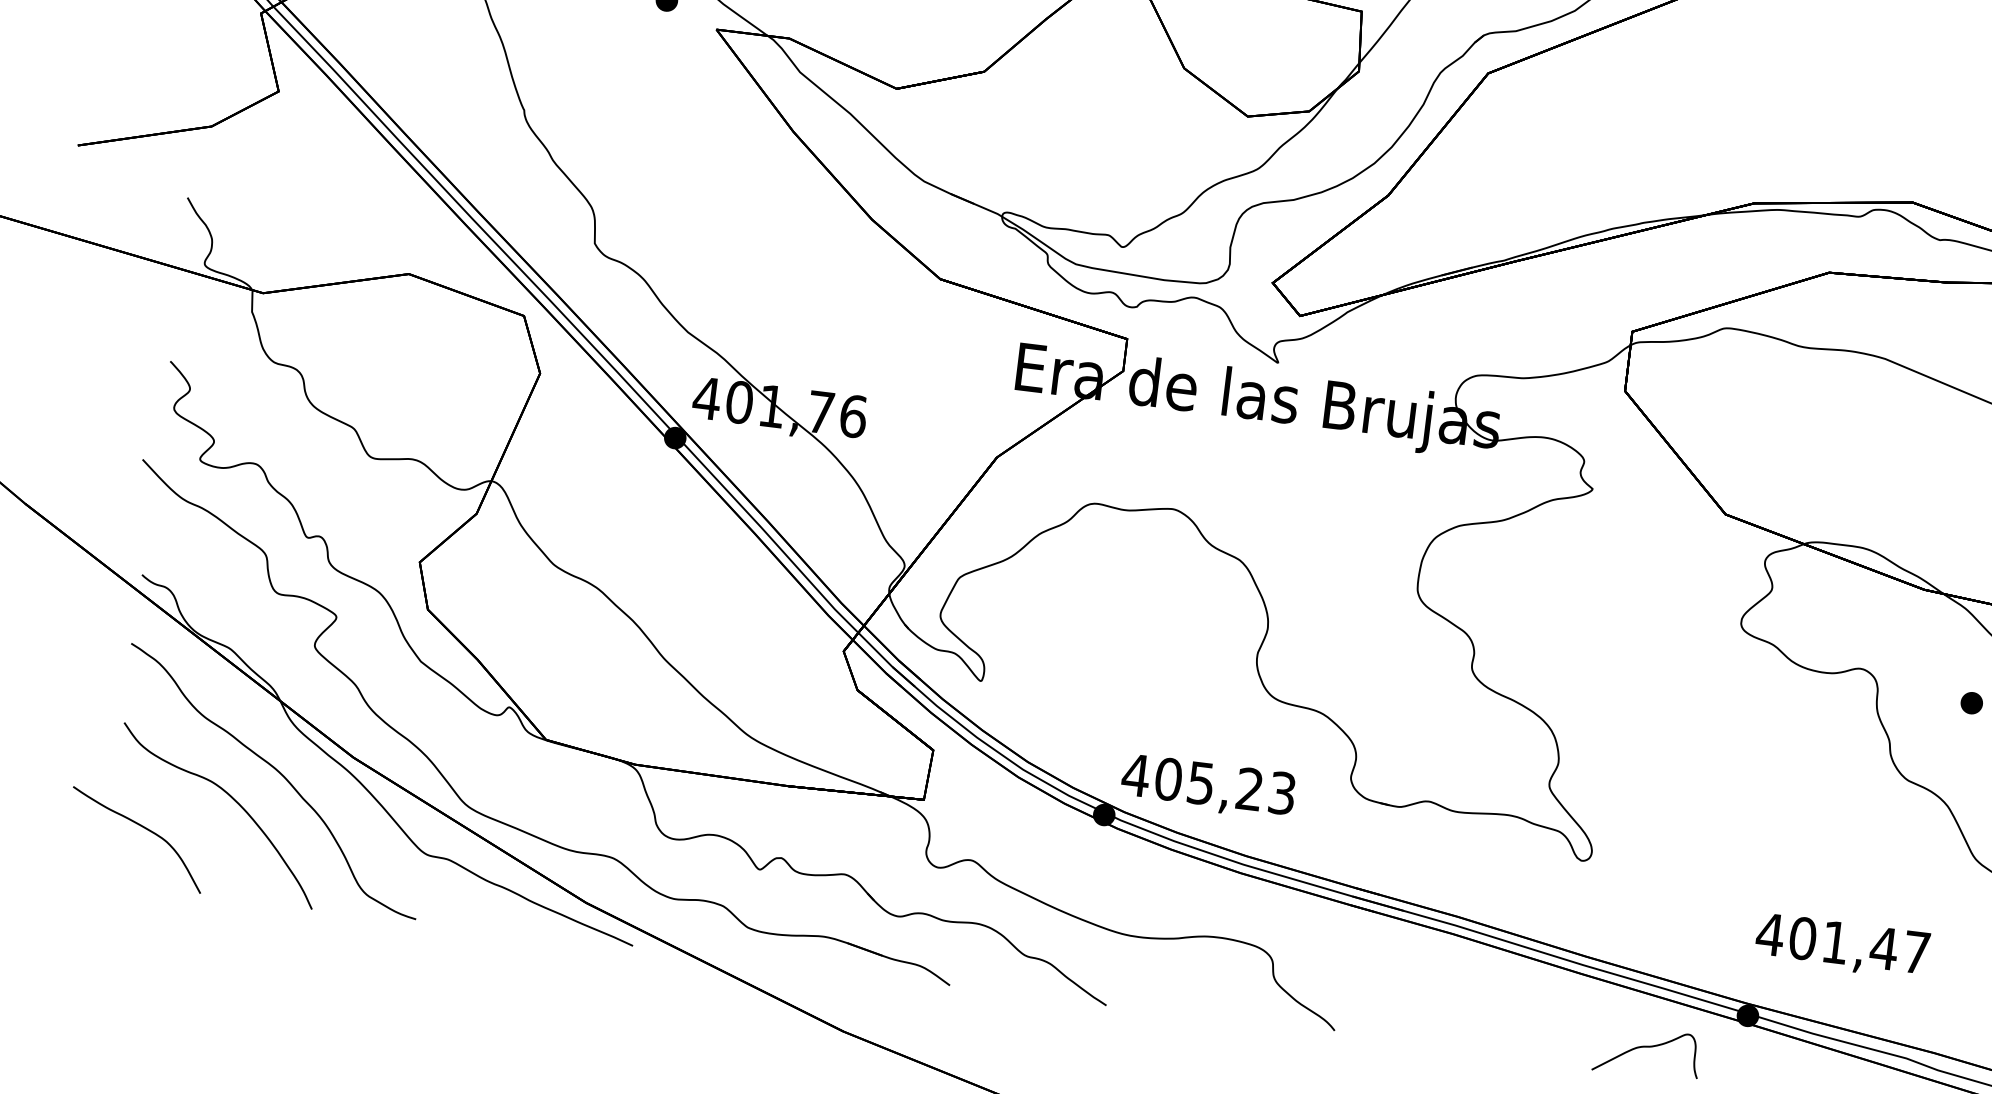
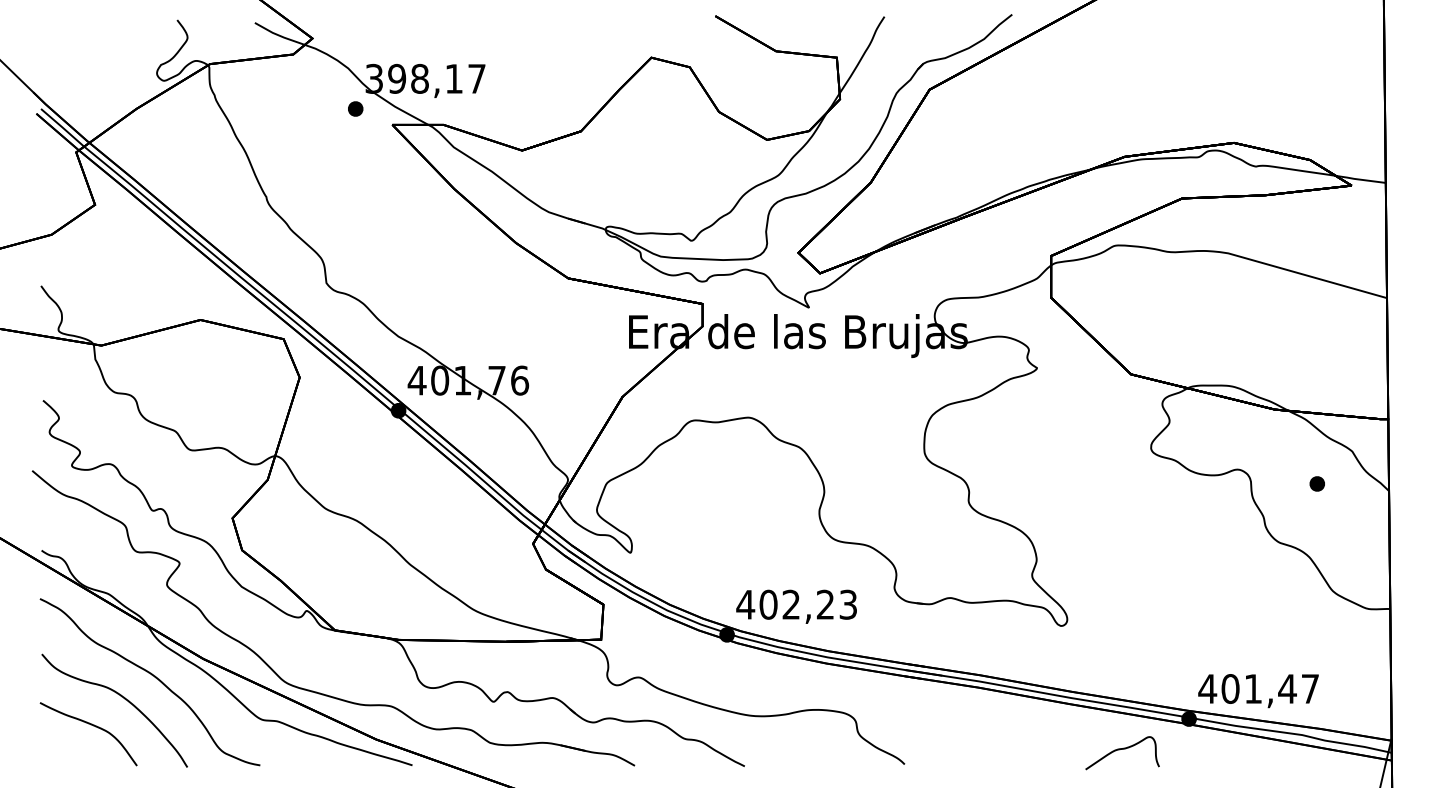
text: (1199, 782) -> (790, 604), 405,23 -> 402,23
curve: (145, 829) -> (93, 726), moved
text: (1842, 947) -> (1258, 691), moved

